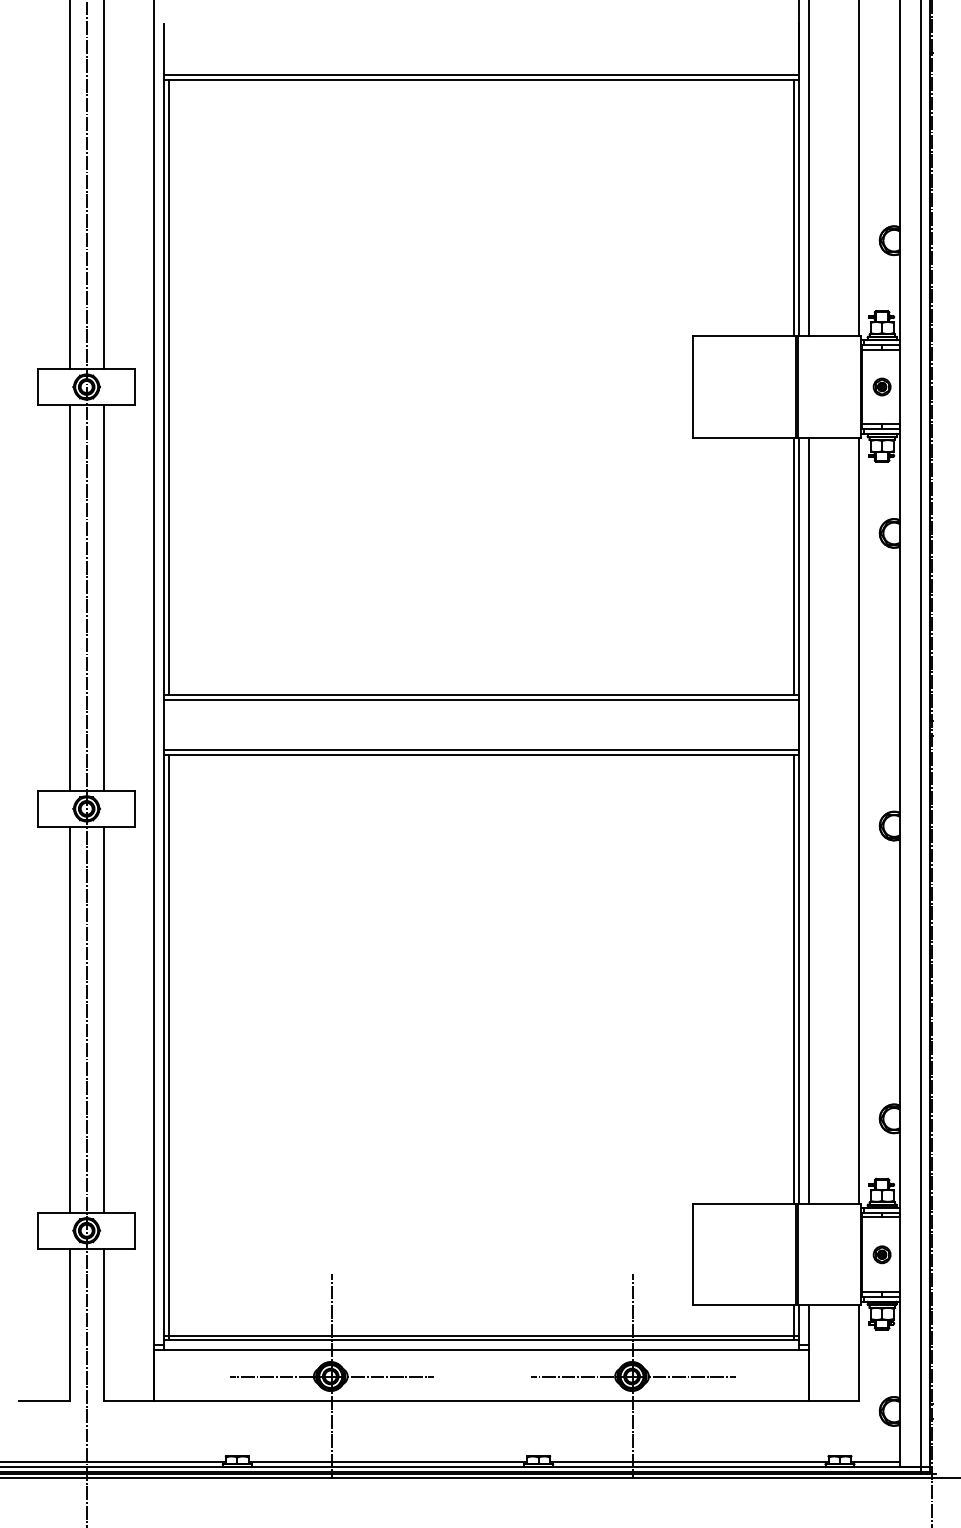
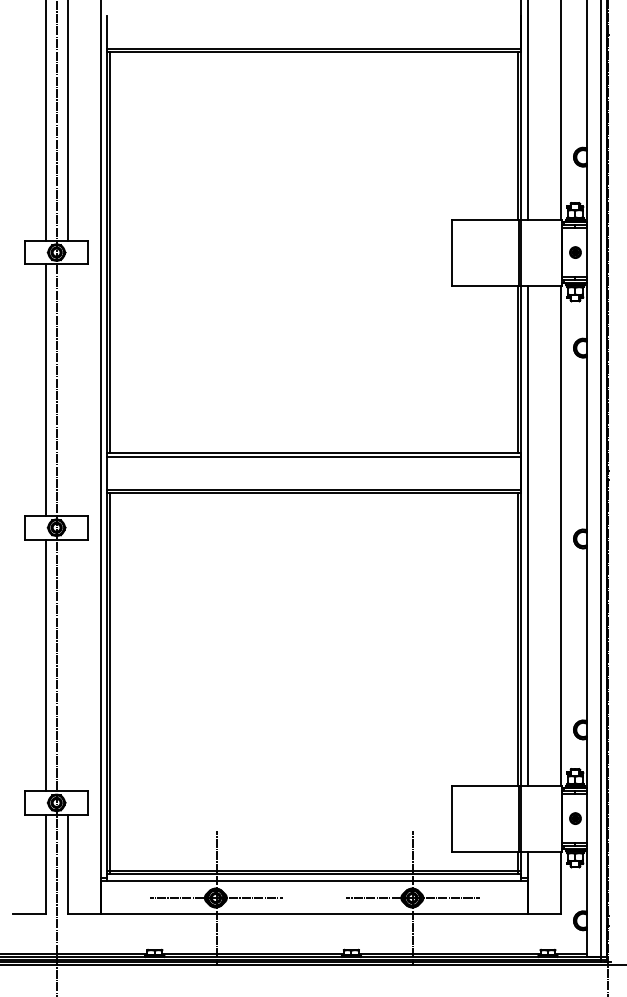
line: (103, 596) -> (67, 389), removed
line: (103, 1020) -> (67, 665), removed

